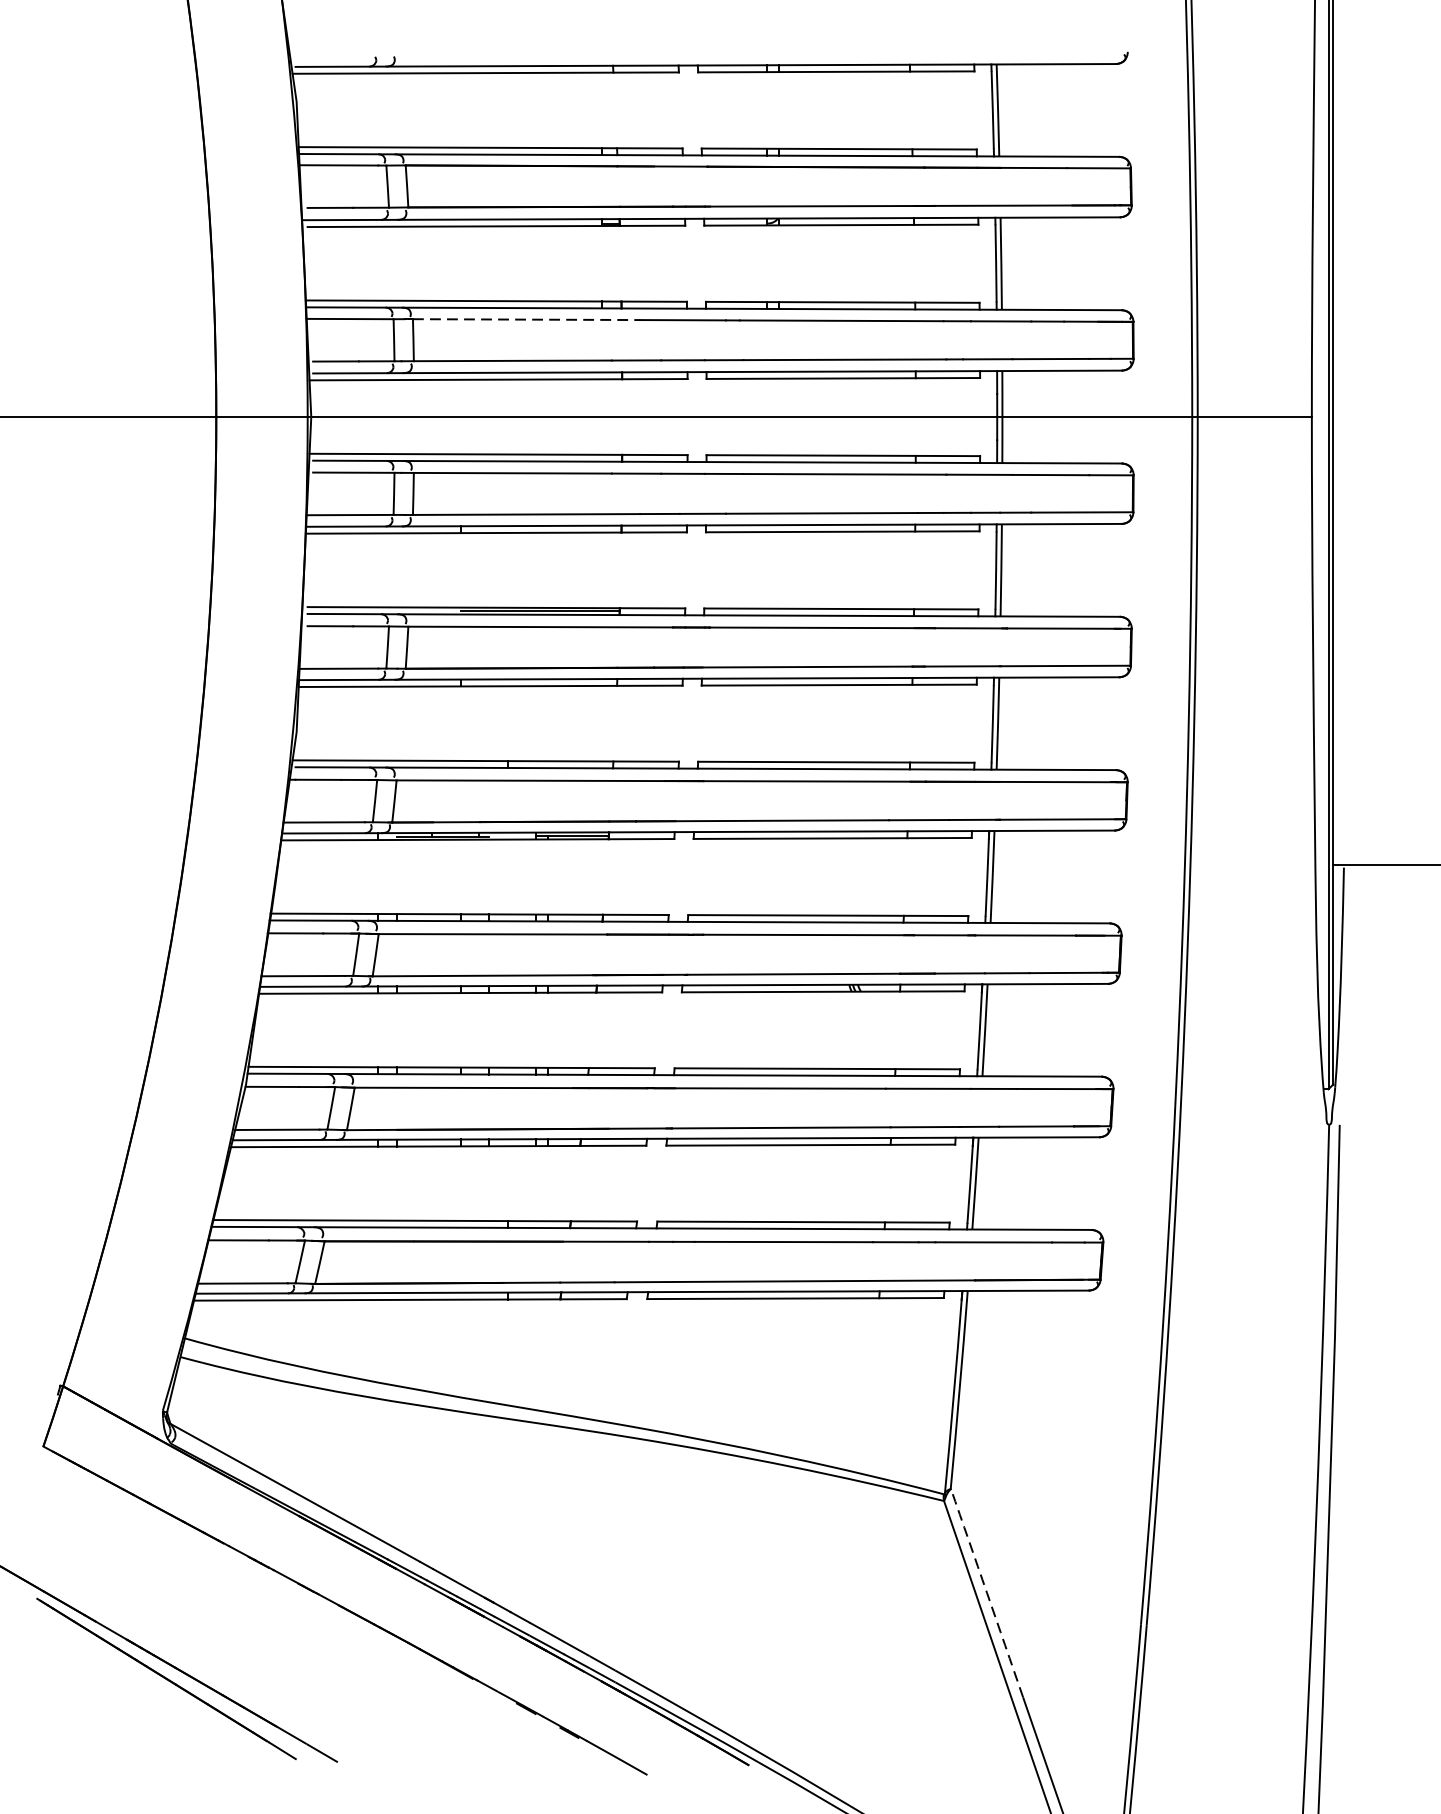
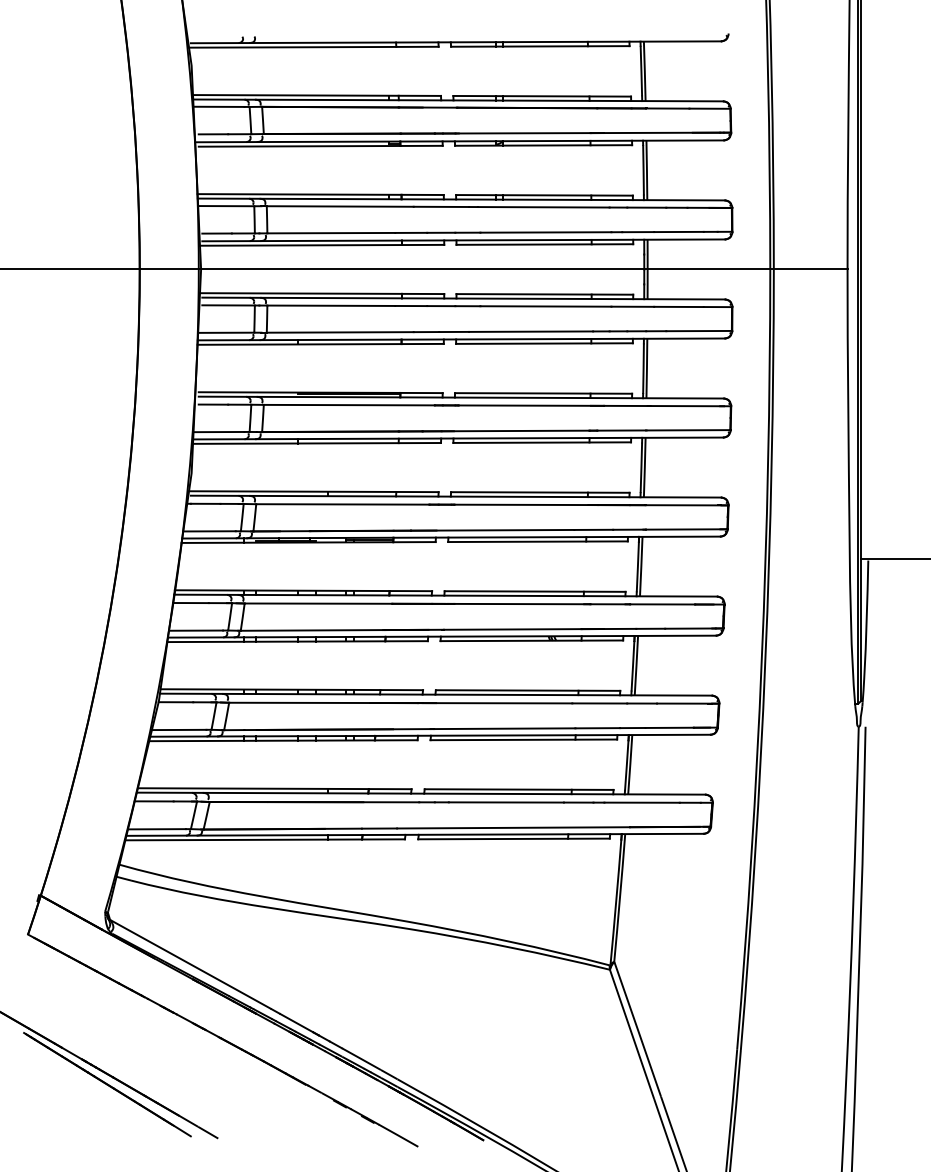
line: (527, 319) -> (340, 206), dashed -> solid
arc: (986, 1593) -> (637, 1029), dashed -> solid

